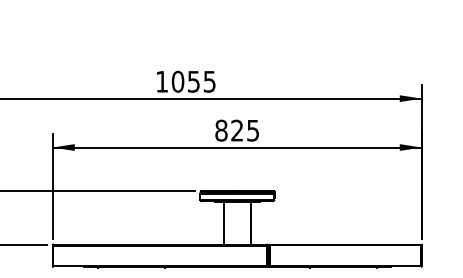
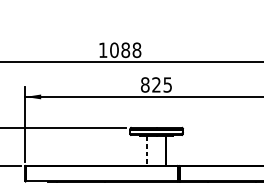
text: (201, 81) -> (131, 50), 1055 -> 1088
line: (223, 223) -> (146, 150), solid -> dashed

